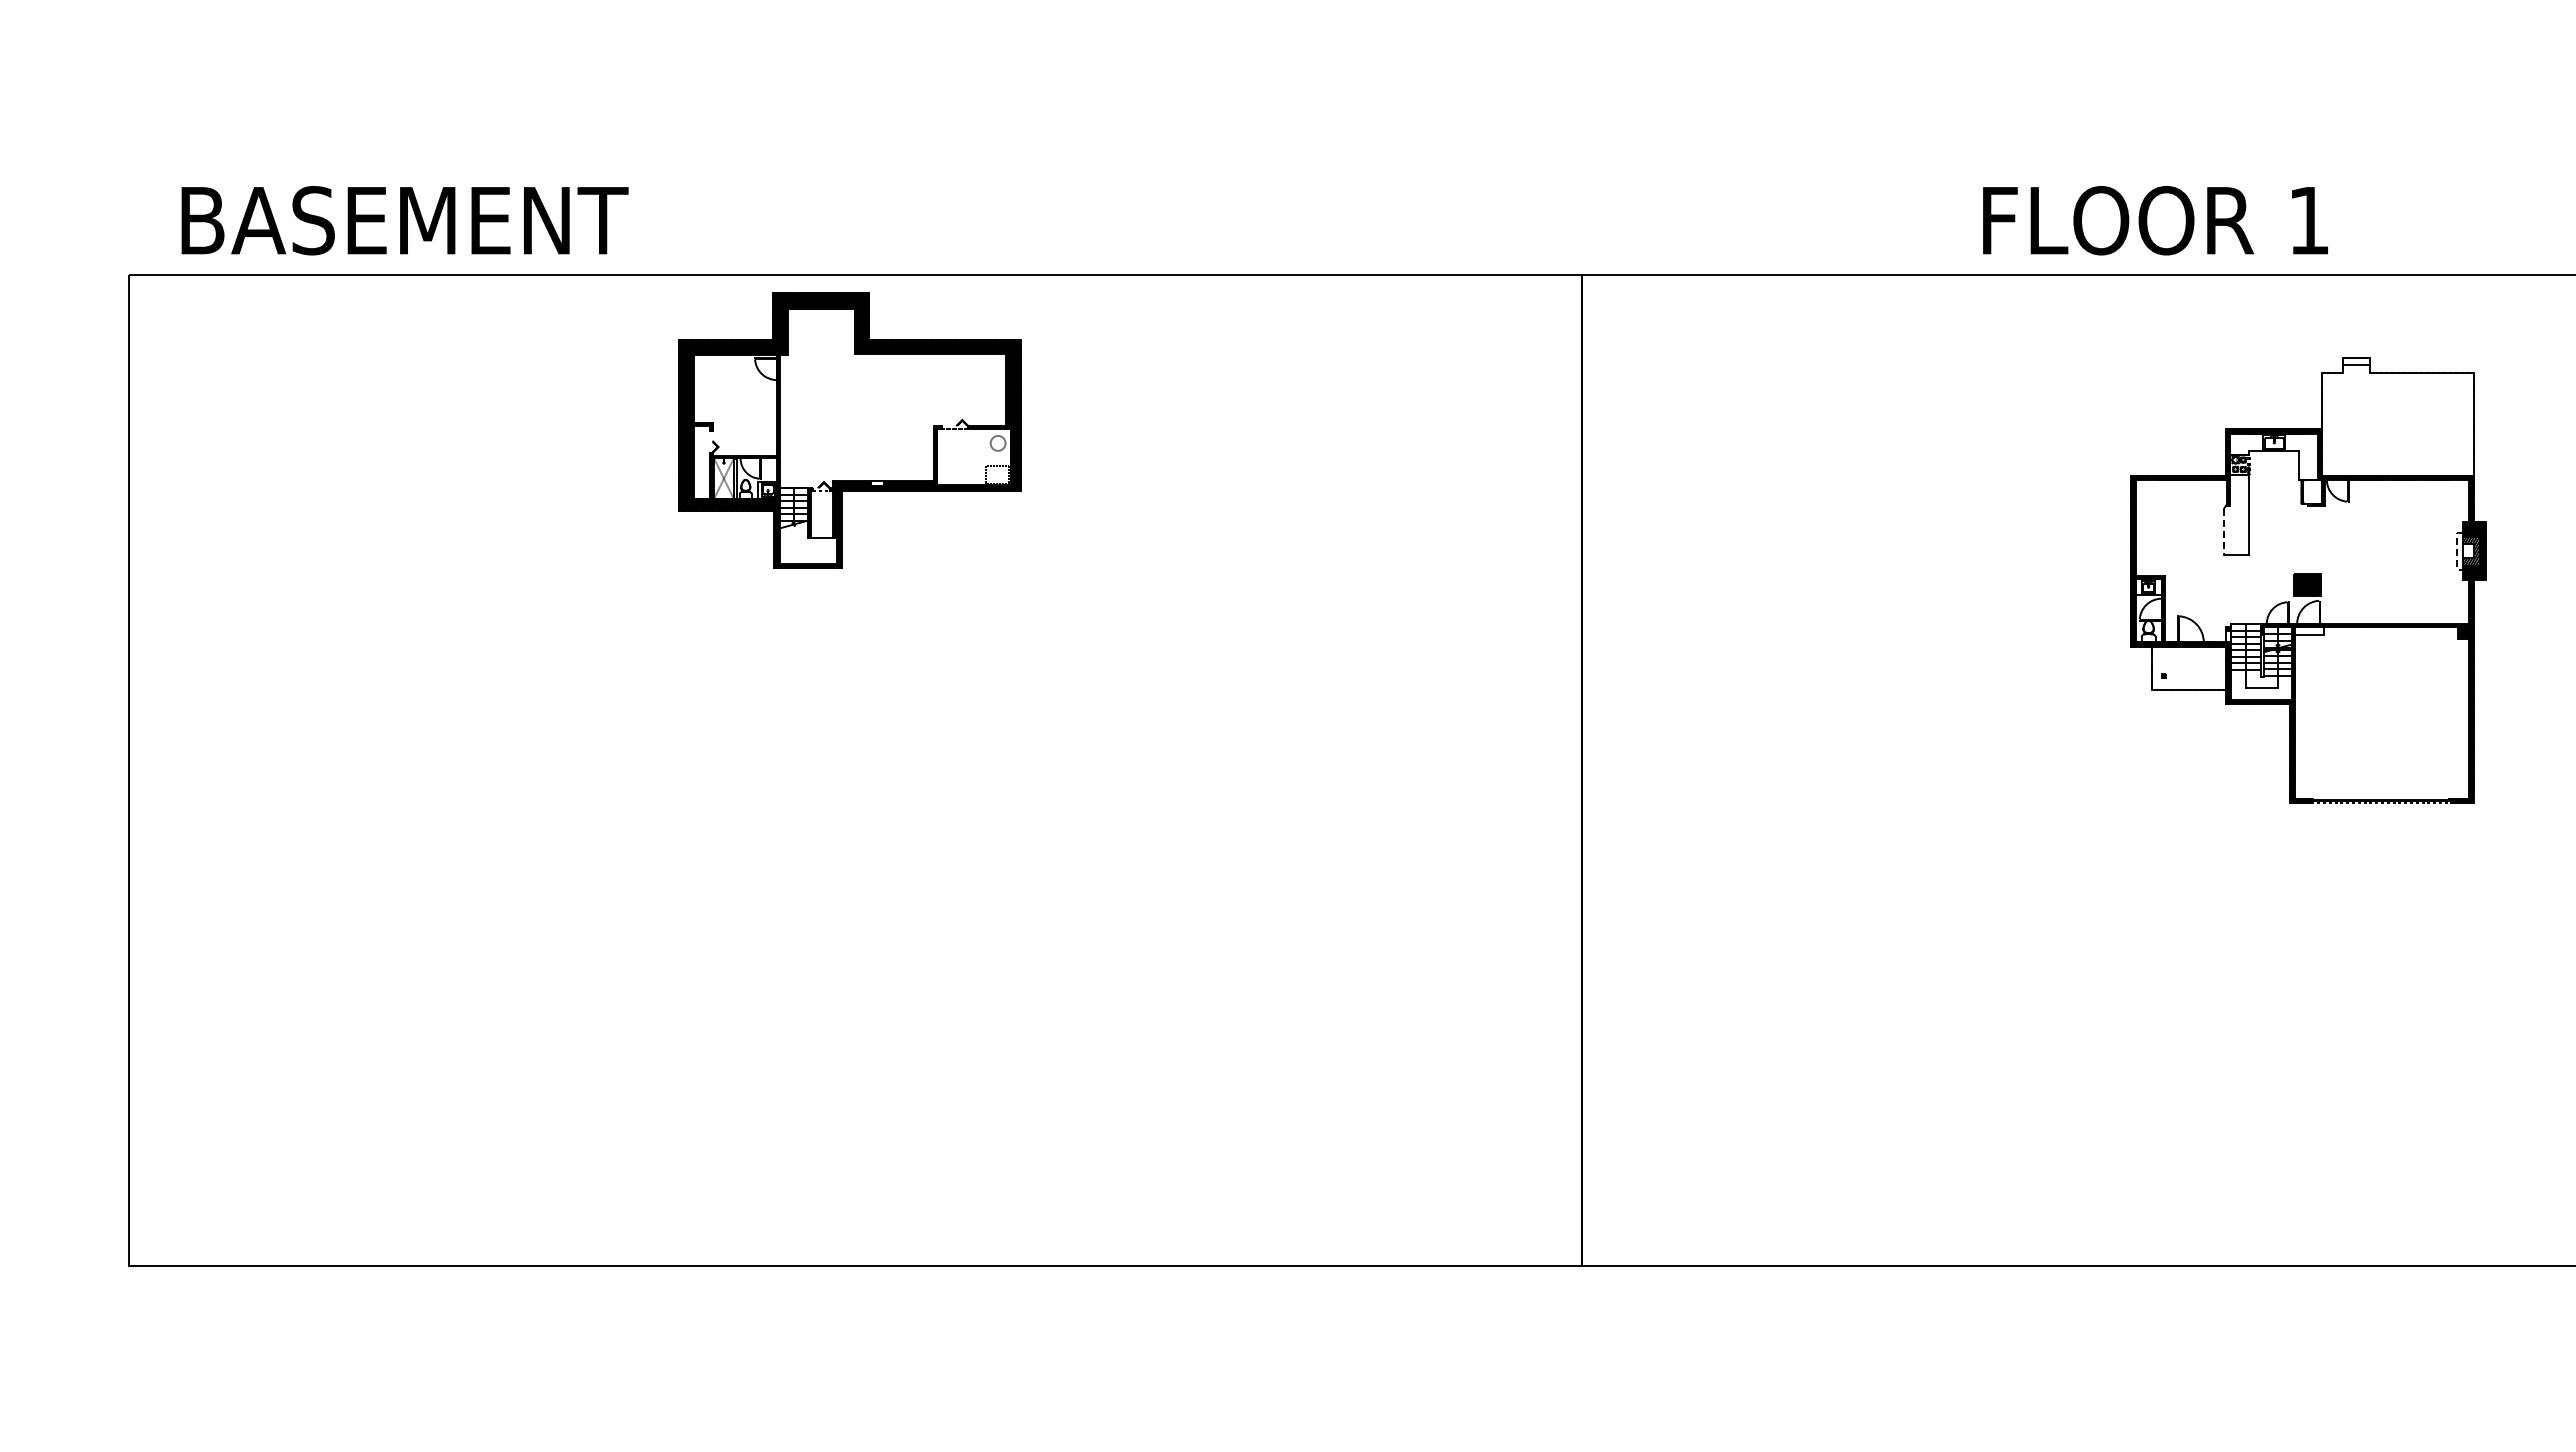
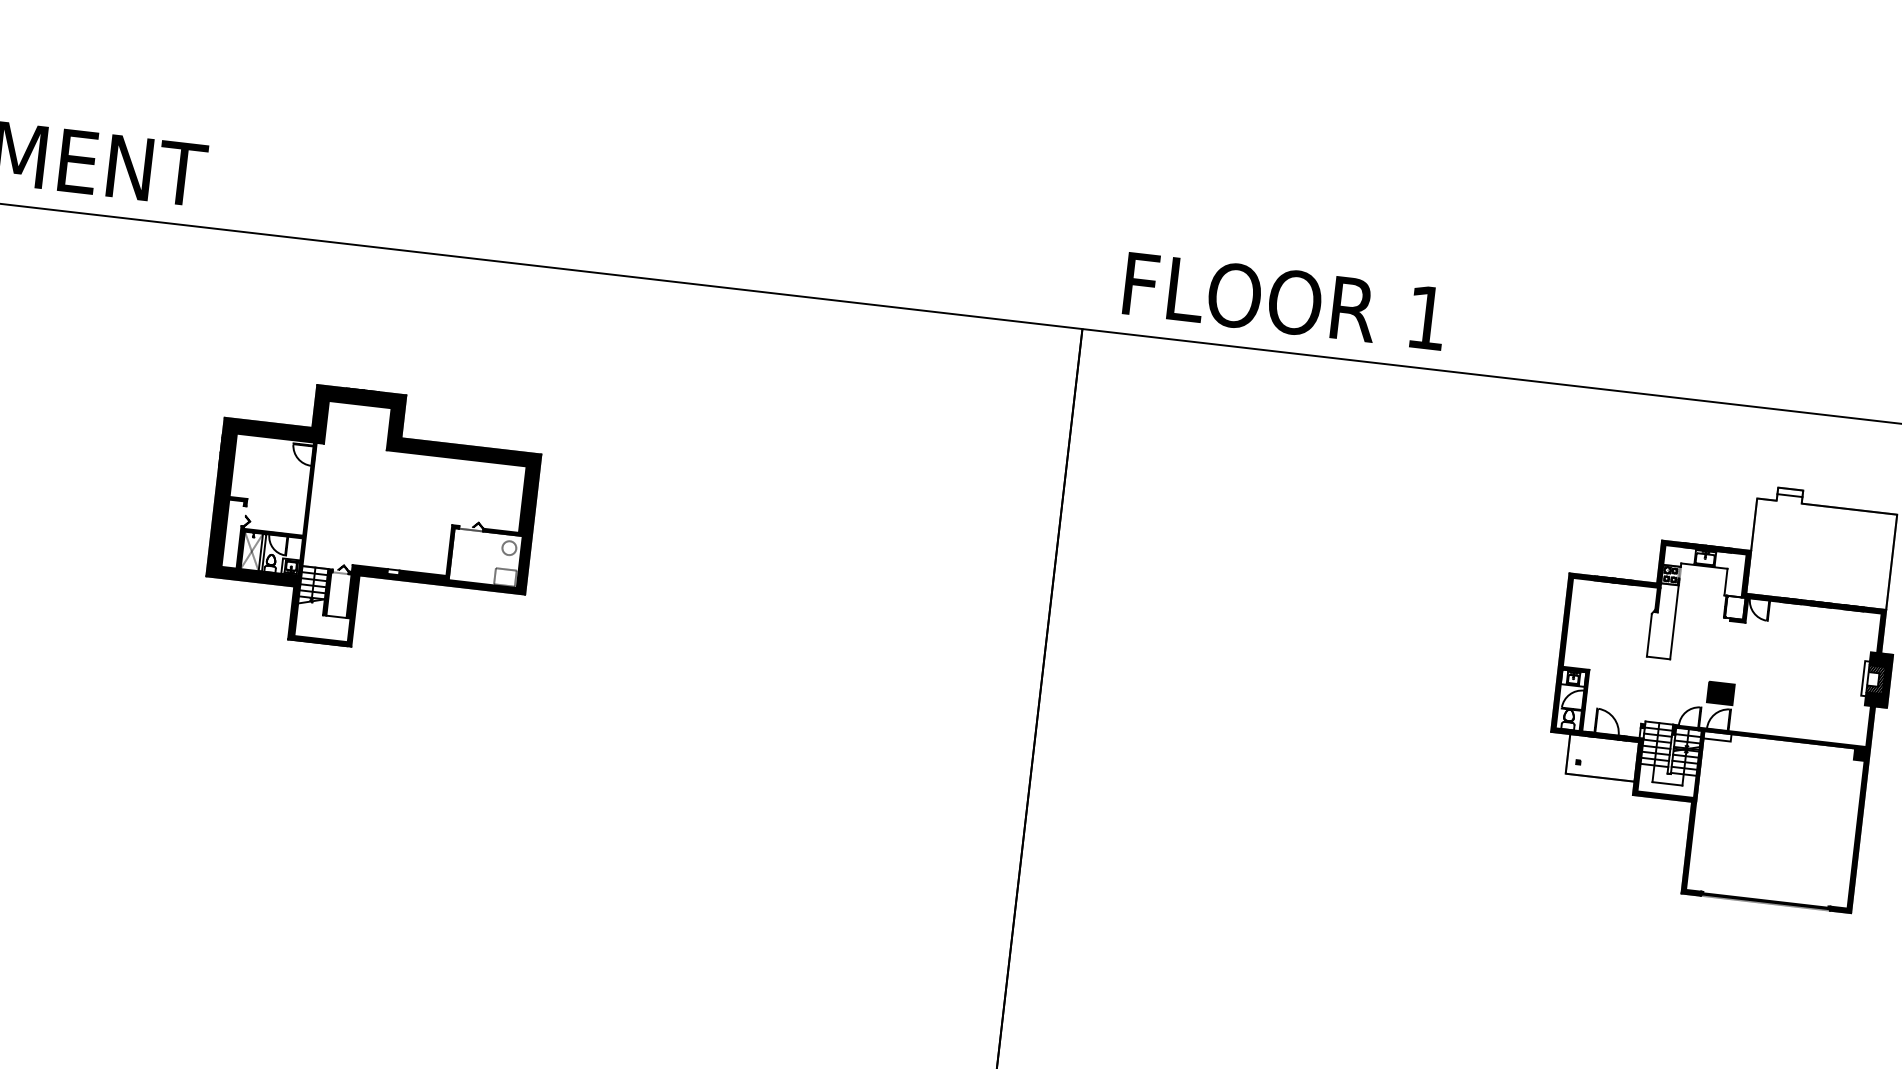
text: (2155, 220) -> (1284, 301), moved
part: (849, 430) -> (373, 520), moved
line: (2224, 532) -> (1649, 636), dashed -> solid
line: (2457, 551) -> (1863, 678), dashed -> solid

